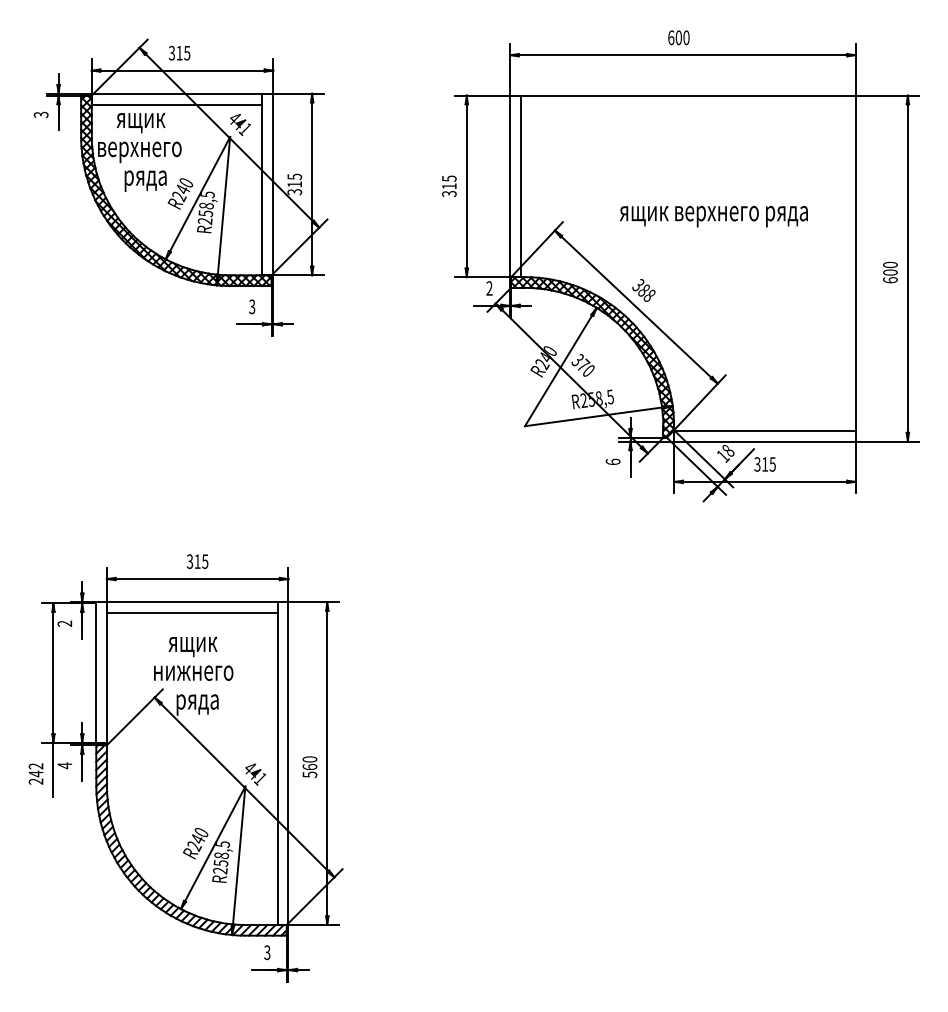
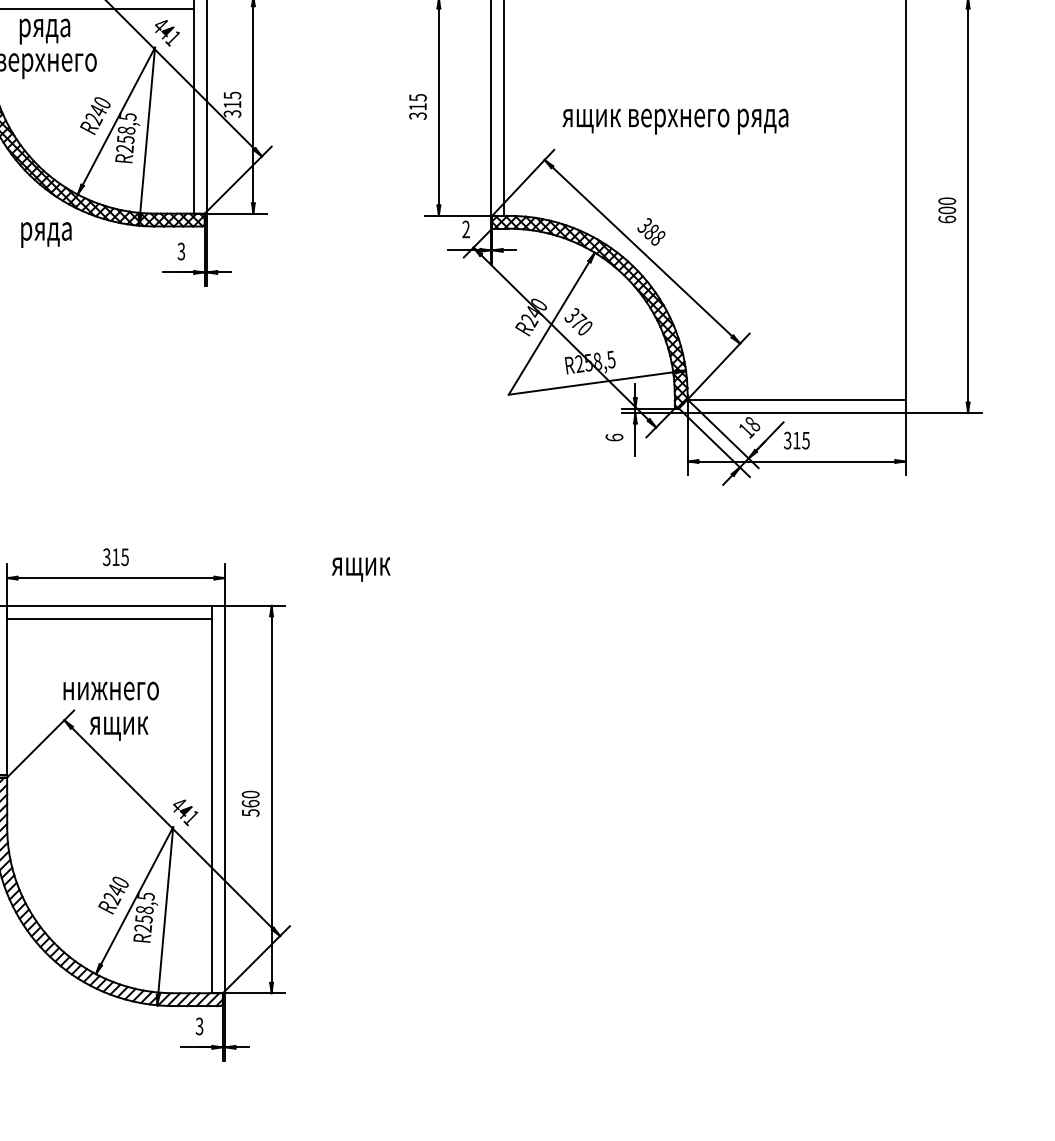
text: (140, 123) -> (47, 31), ящик -> ряда
text: (145, 180) -> (46, 234), moved
text: (713, 216) -> (674, 121), moved
text: (192, 646) -> (360, 569), moved
text: (199, 704) -> (118, 728), ряда -> ящик

